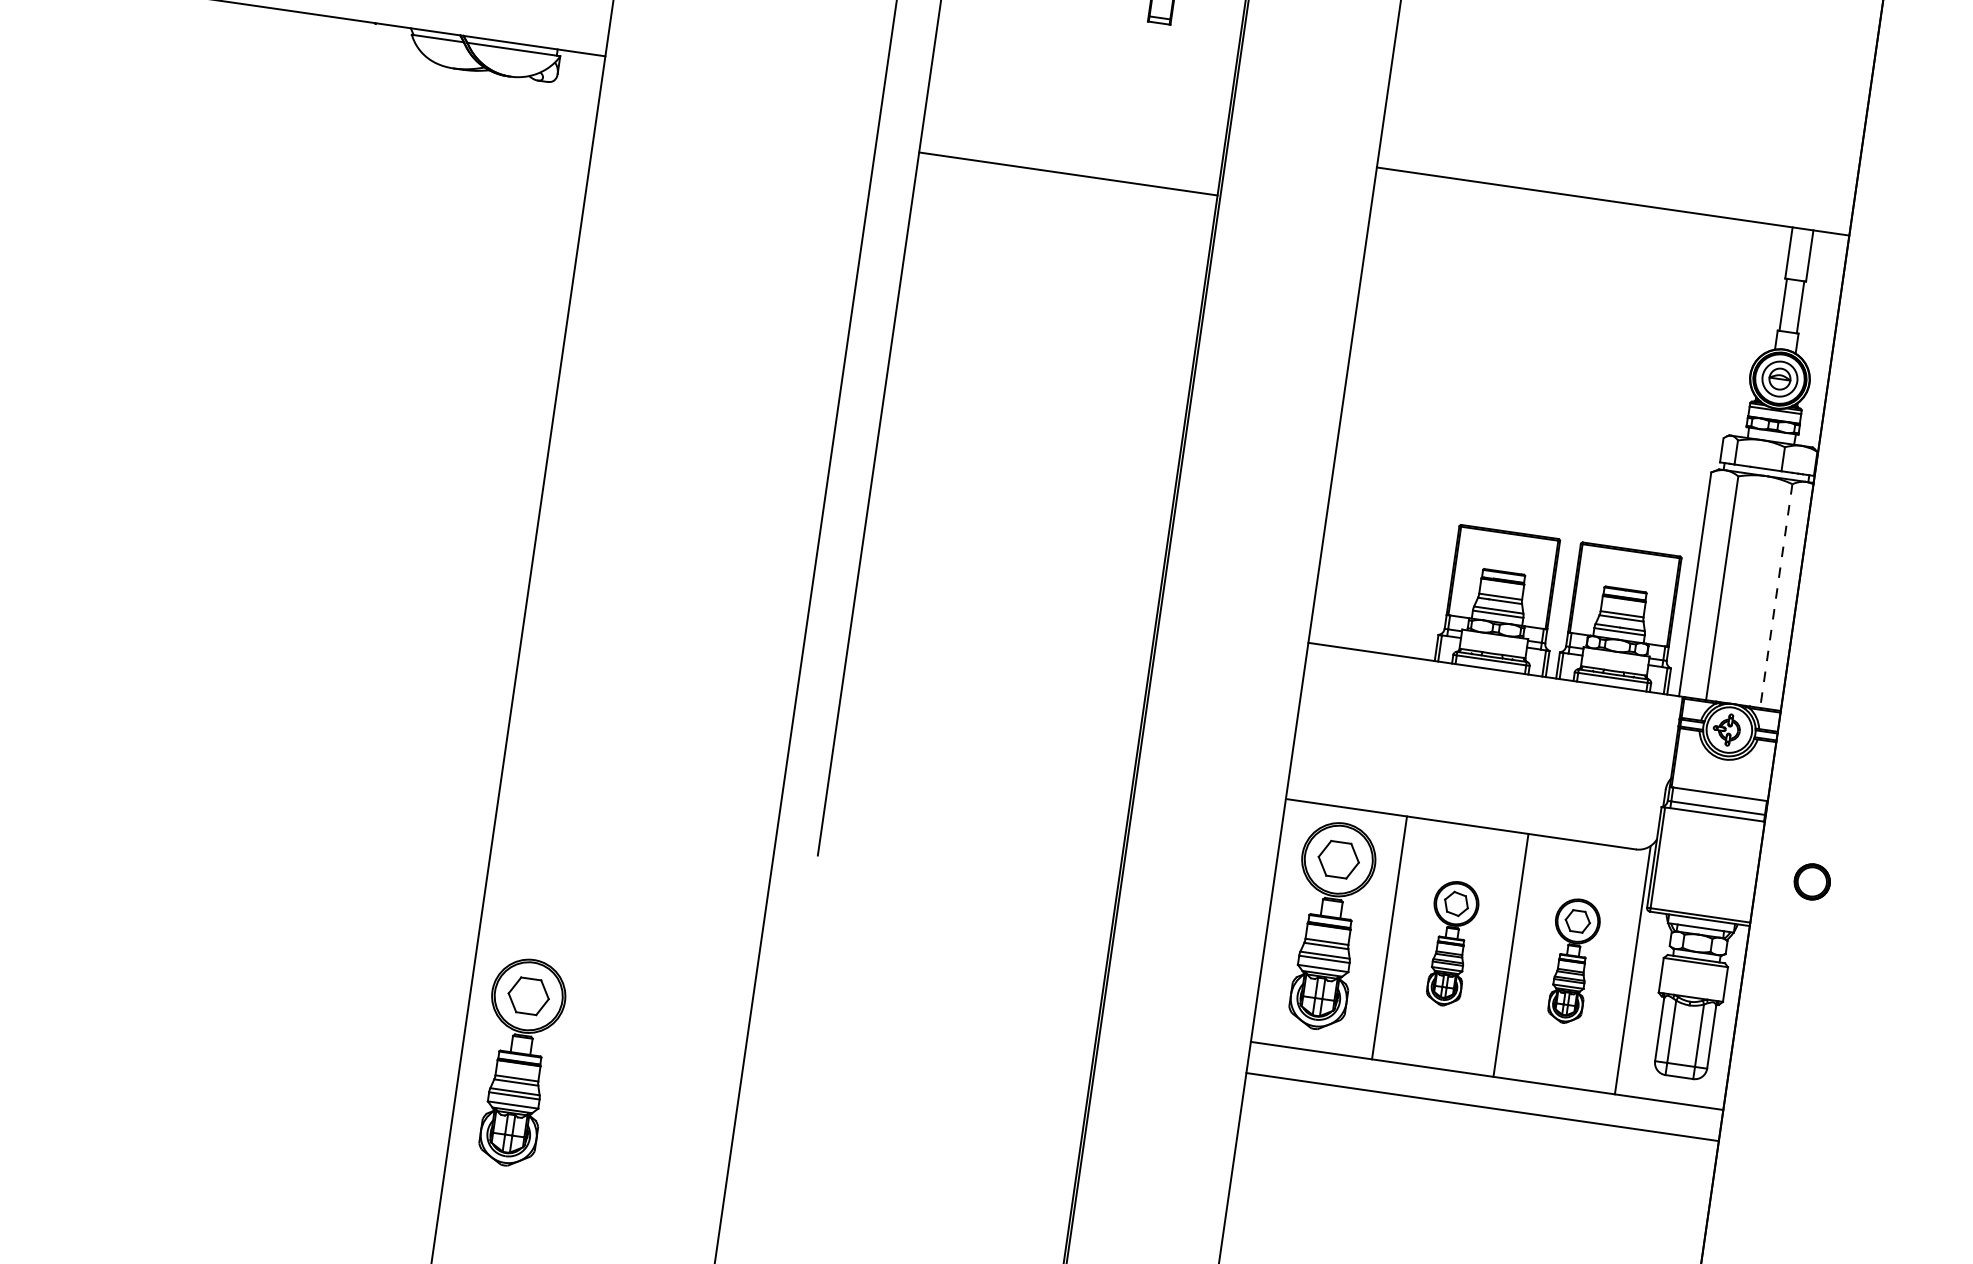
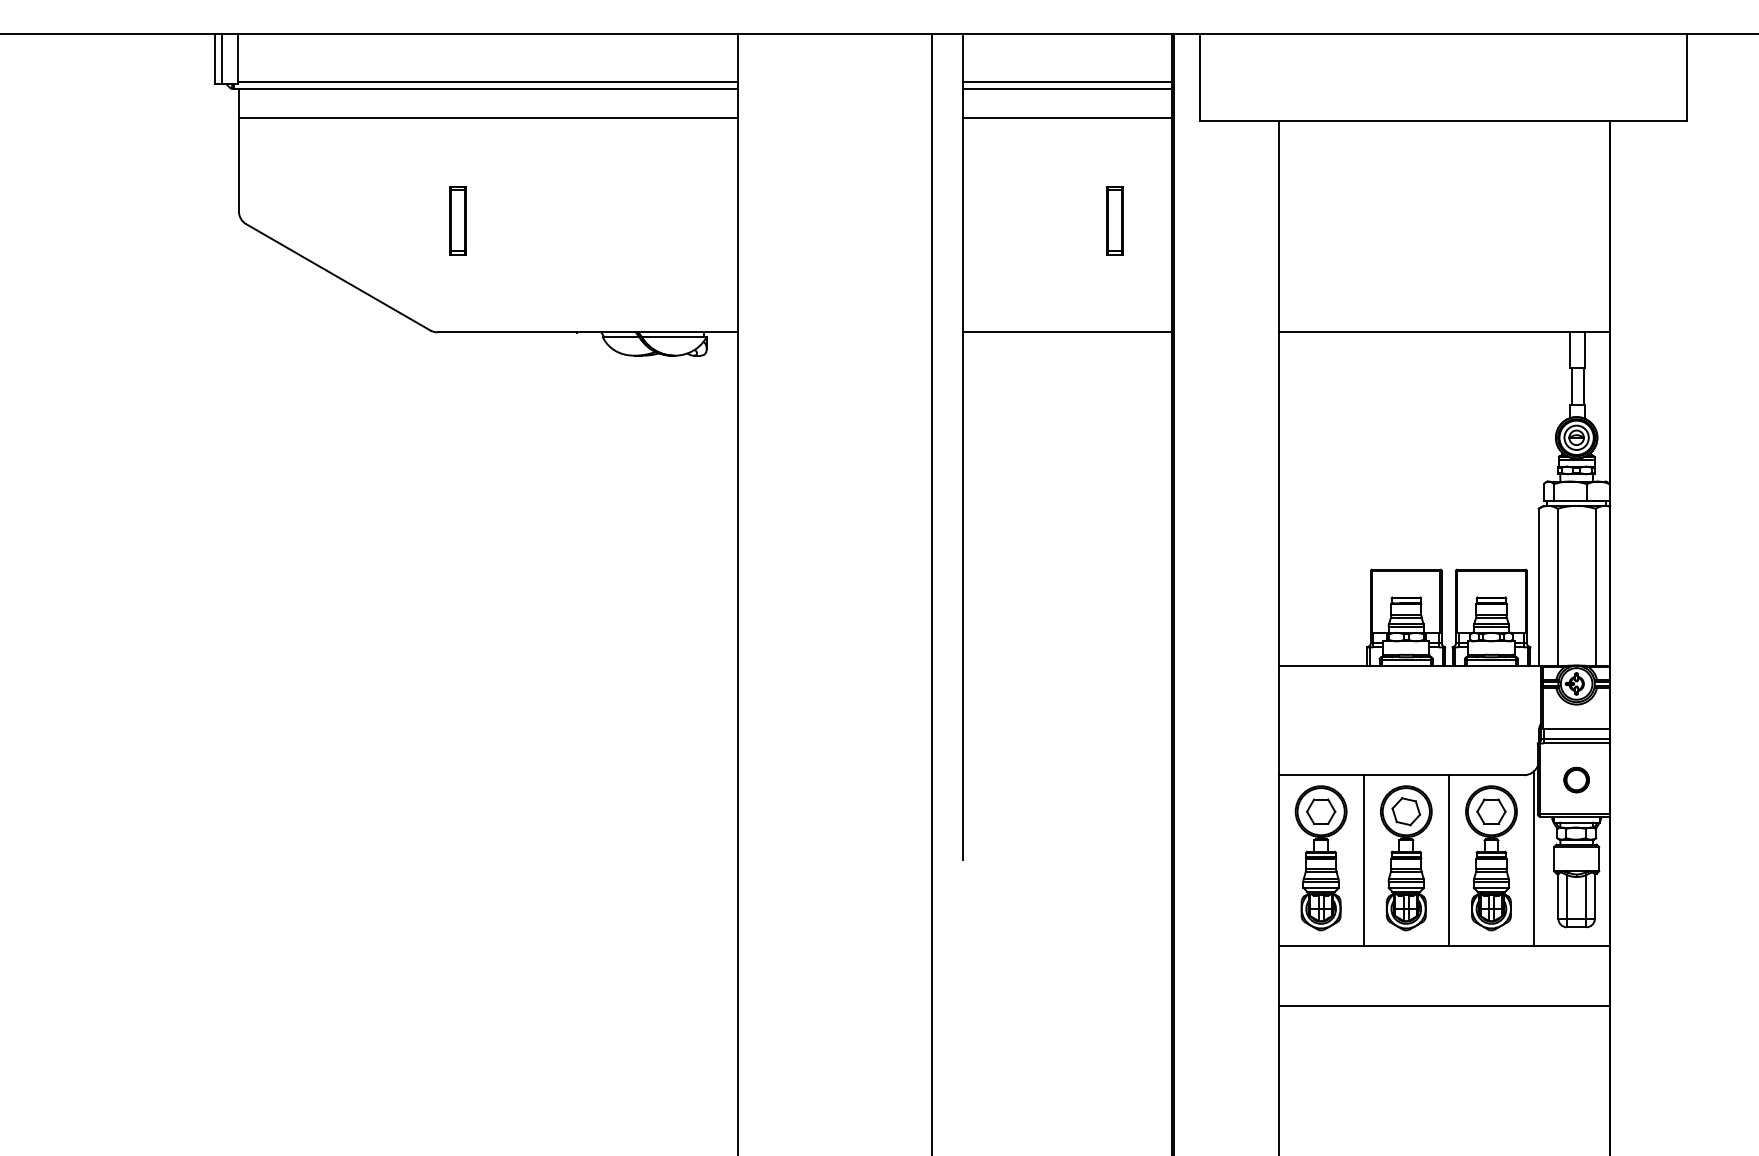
line: (1068, 174) -> (1067, 332), moved
line: (1776, 596) -> (1595, 587), dashed -> solid
part: (1812, 881) -> (1576, 779), moved
part: (1450, 944) -> (1406, 858), size x1.67
part: (1572, 961) -> (1491, 858), size x1.67
part: (518, 1062) -> (777, 1032), removed
line: (1482, 1107) -> (1444, 1006), moved

